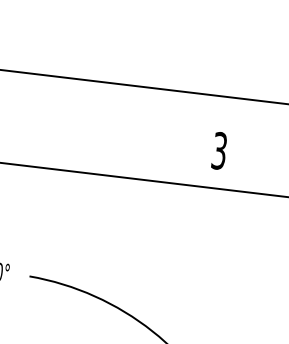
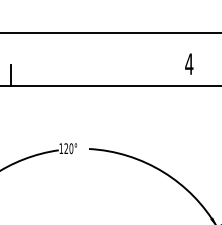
text: (219, 151) -> (189, 64), 3 -> 4

